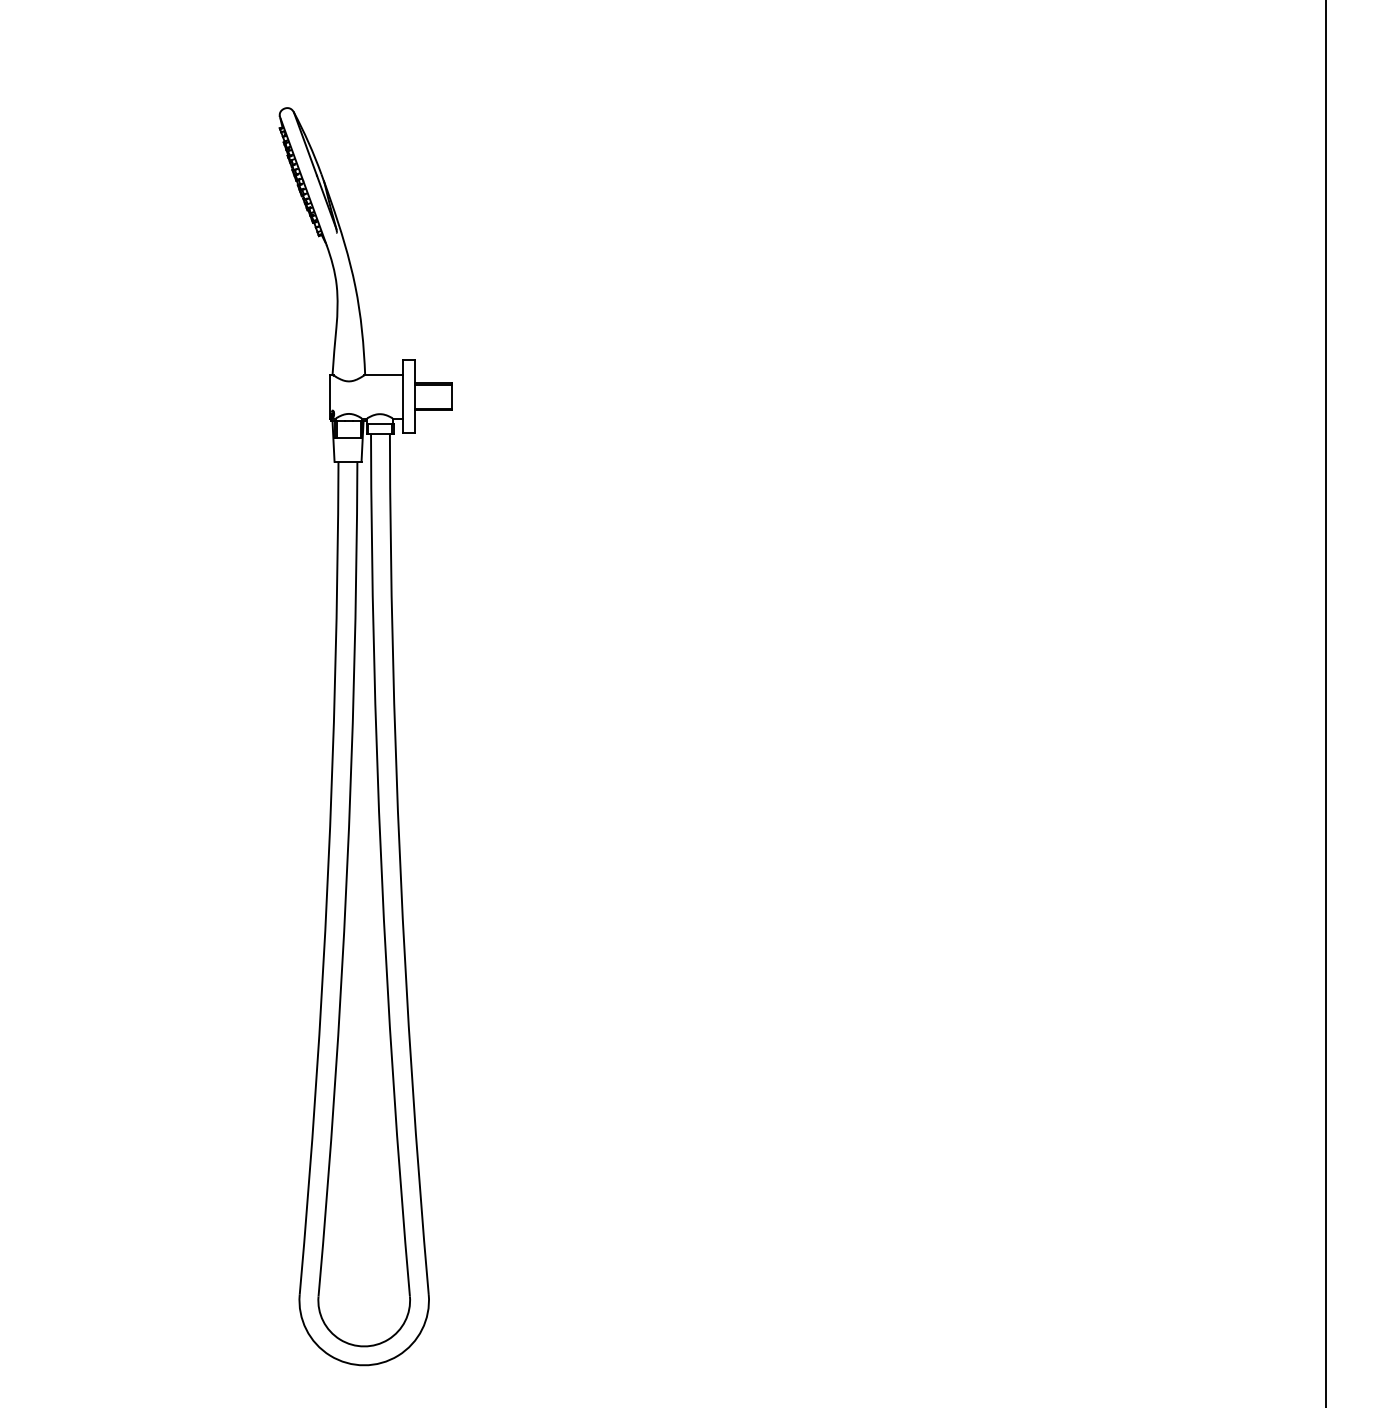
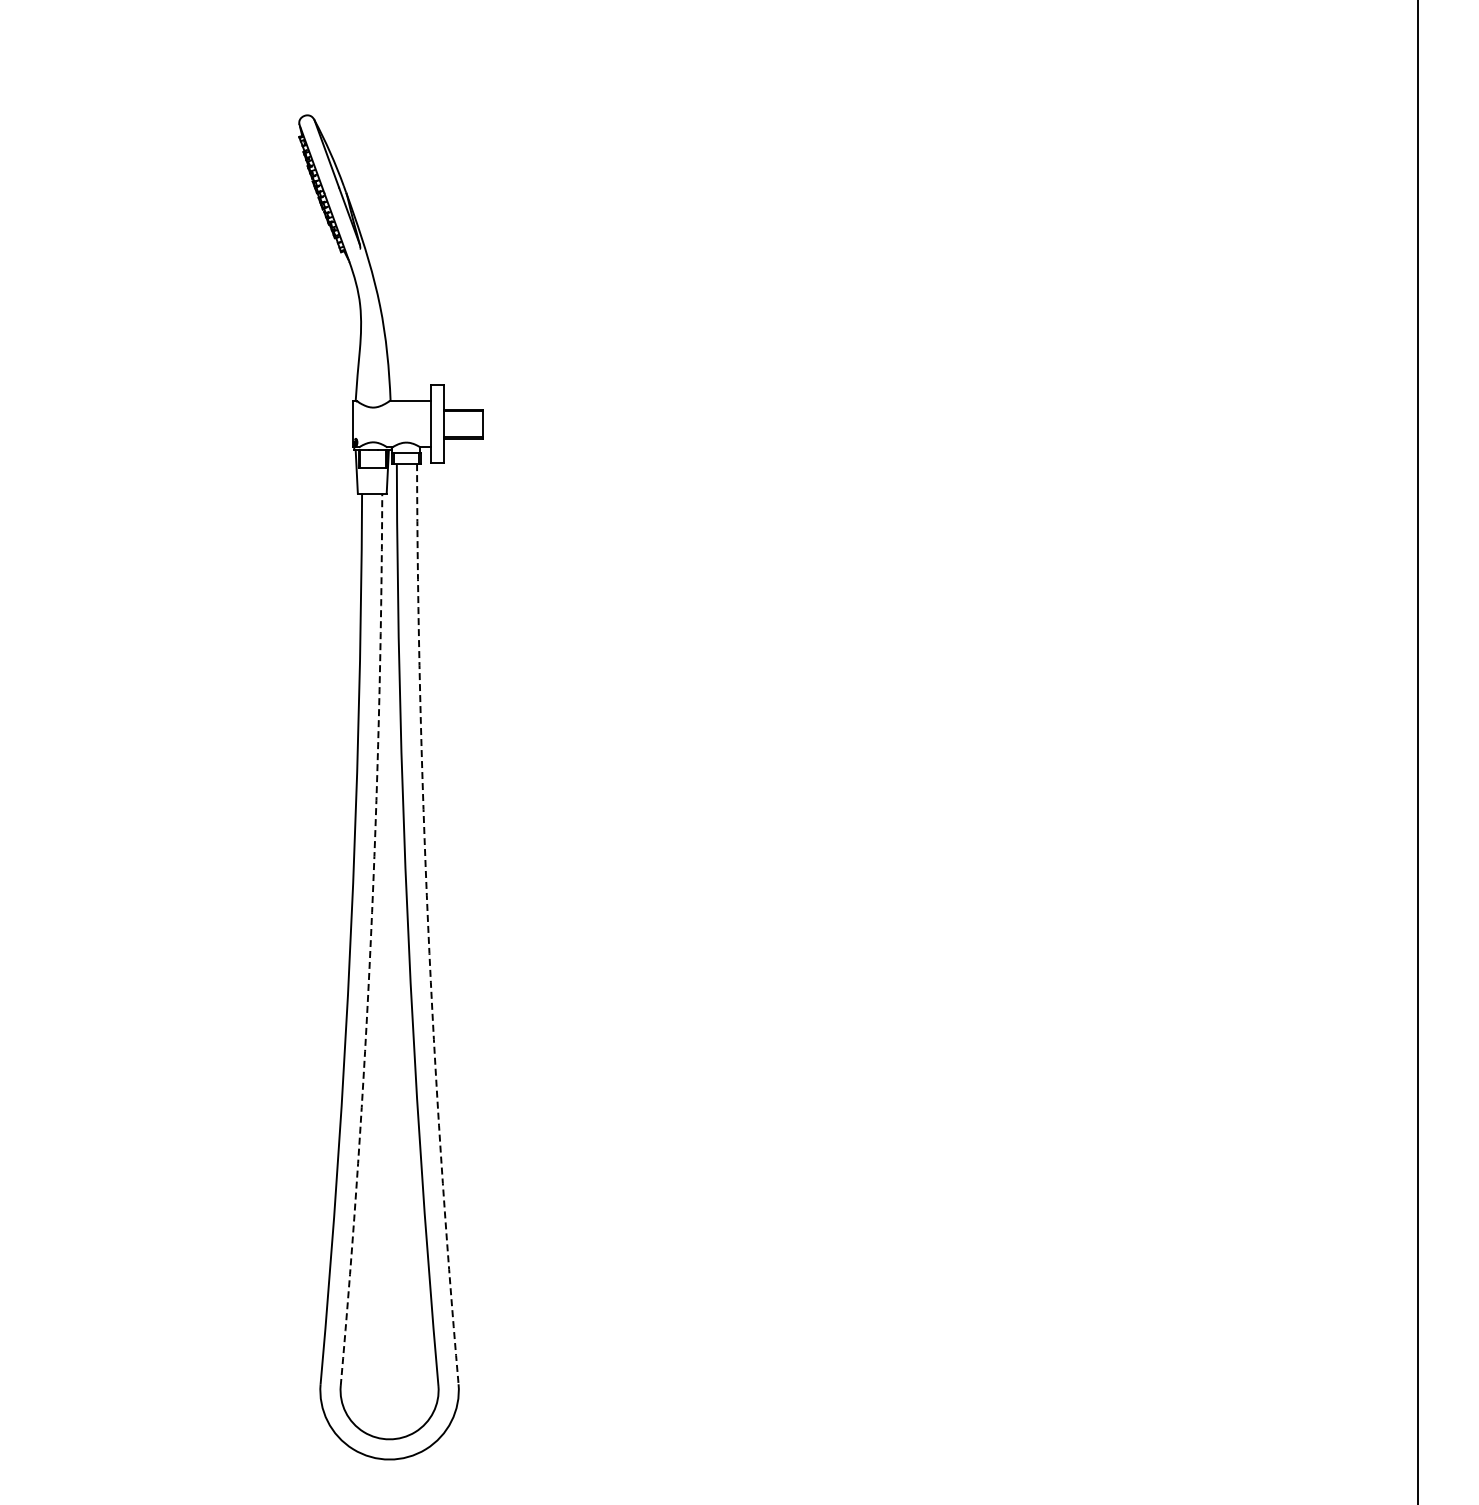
arc: (400, 864) -> (428, 924), solid -> dashed
arc: (346, 879) -> (370, 940), solid -> dashed

